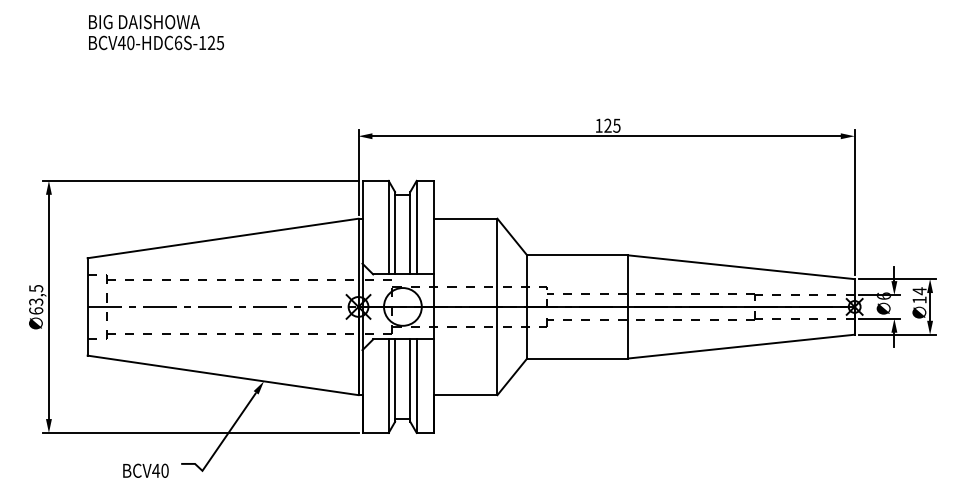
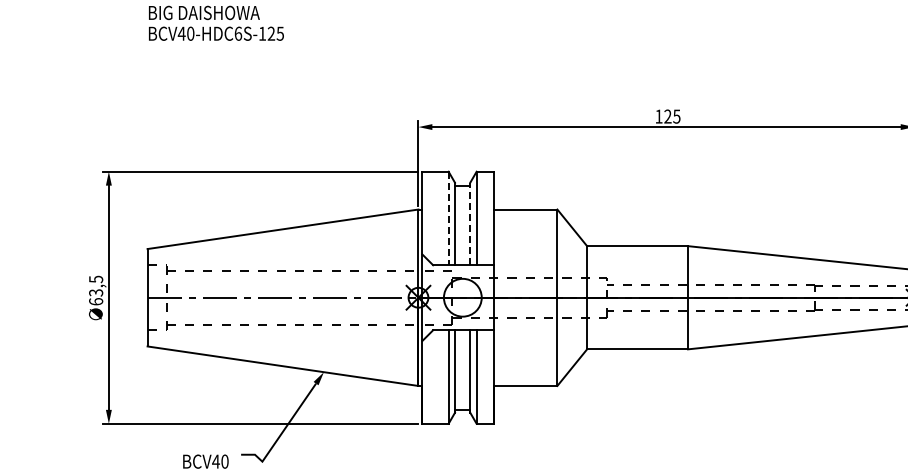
line: (388, 227) -> (448, 218), solid -> dashed
line: (410, 232) -> (470, 223), solid -> dashed

